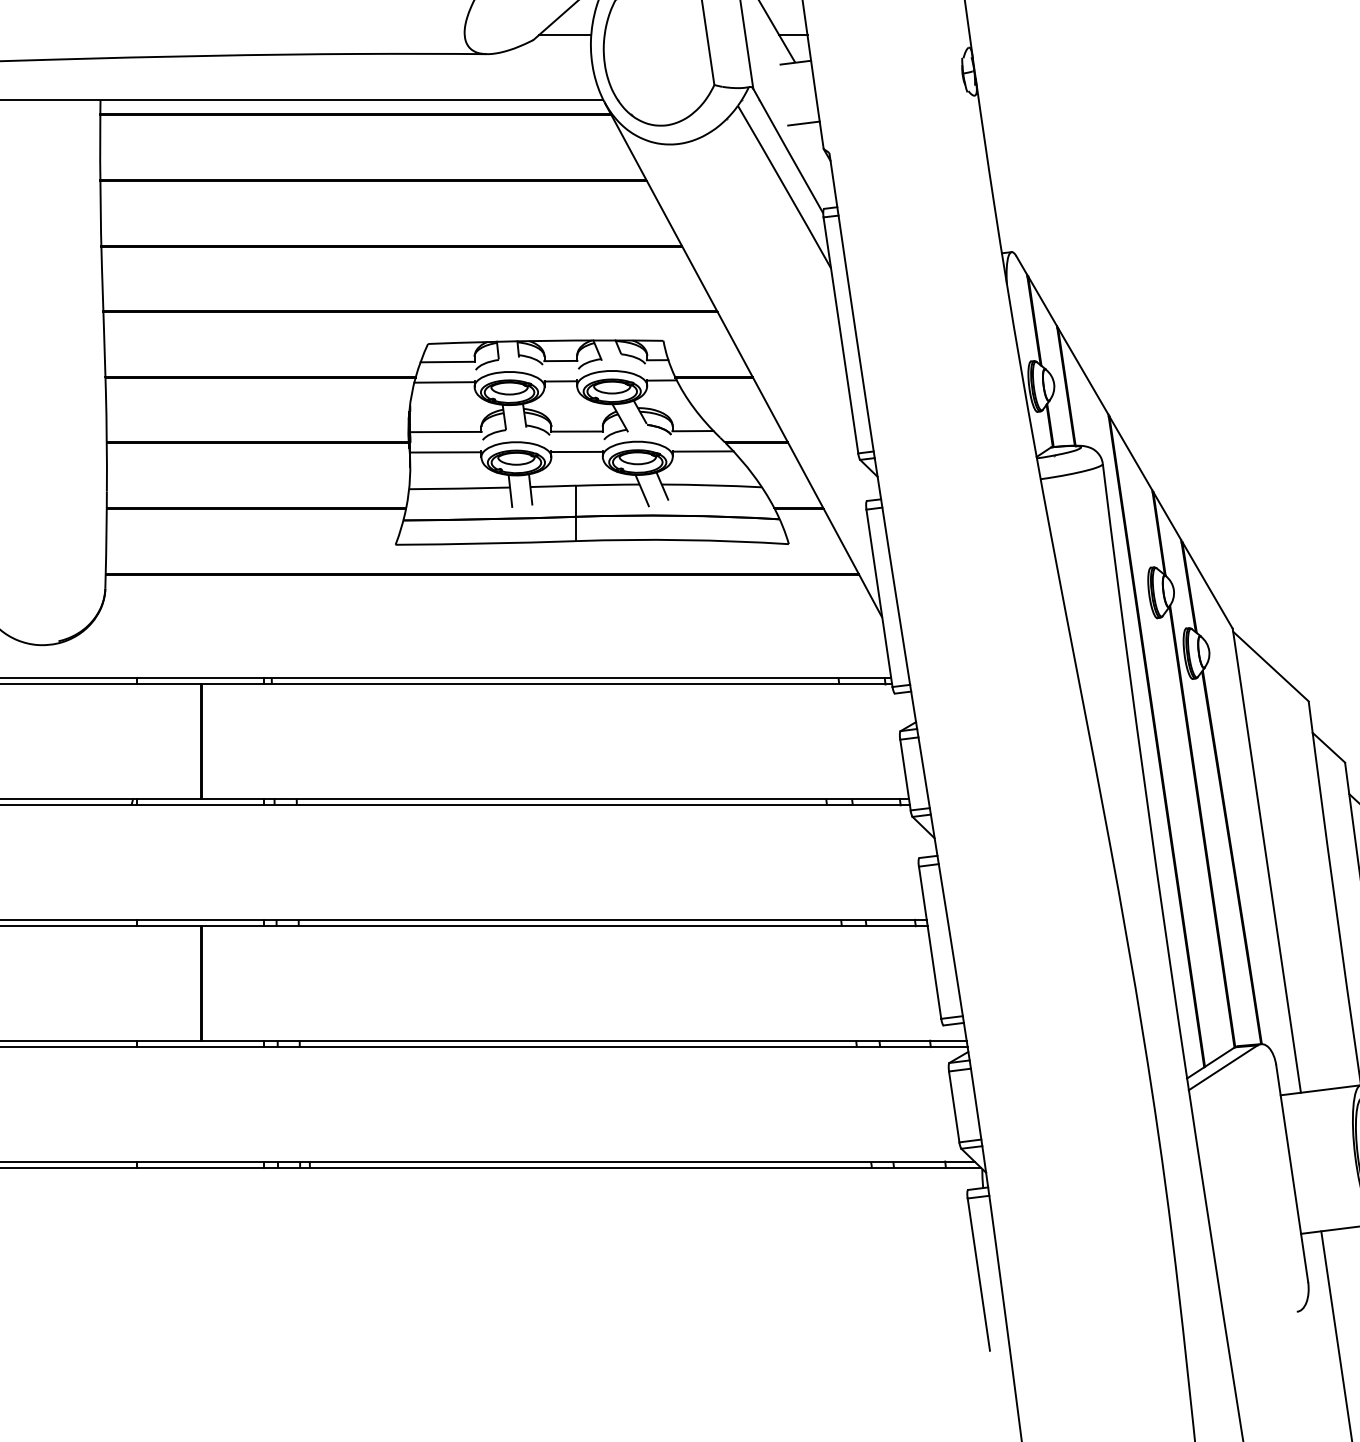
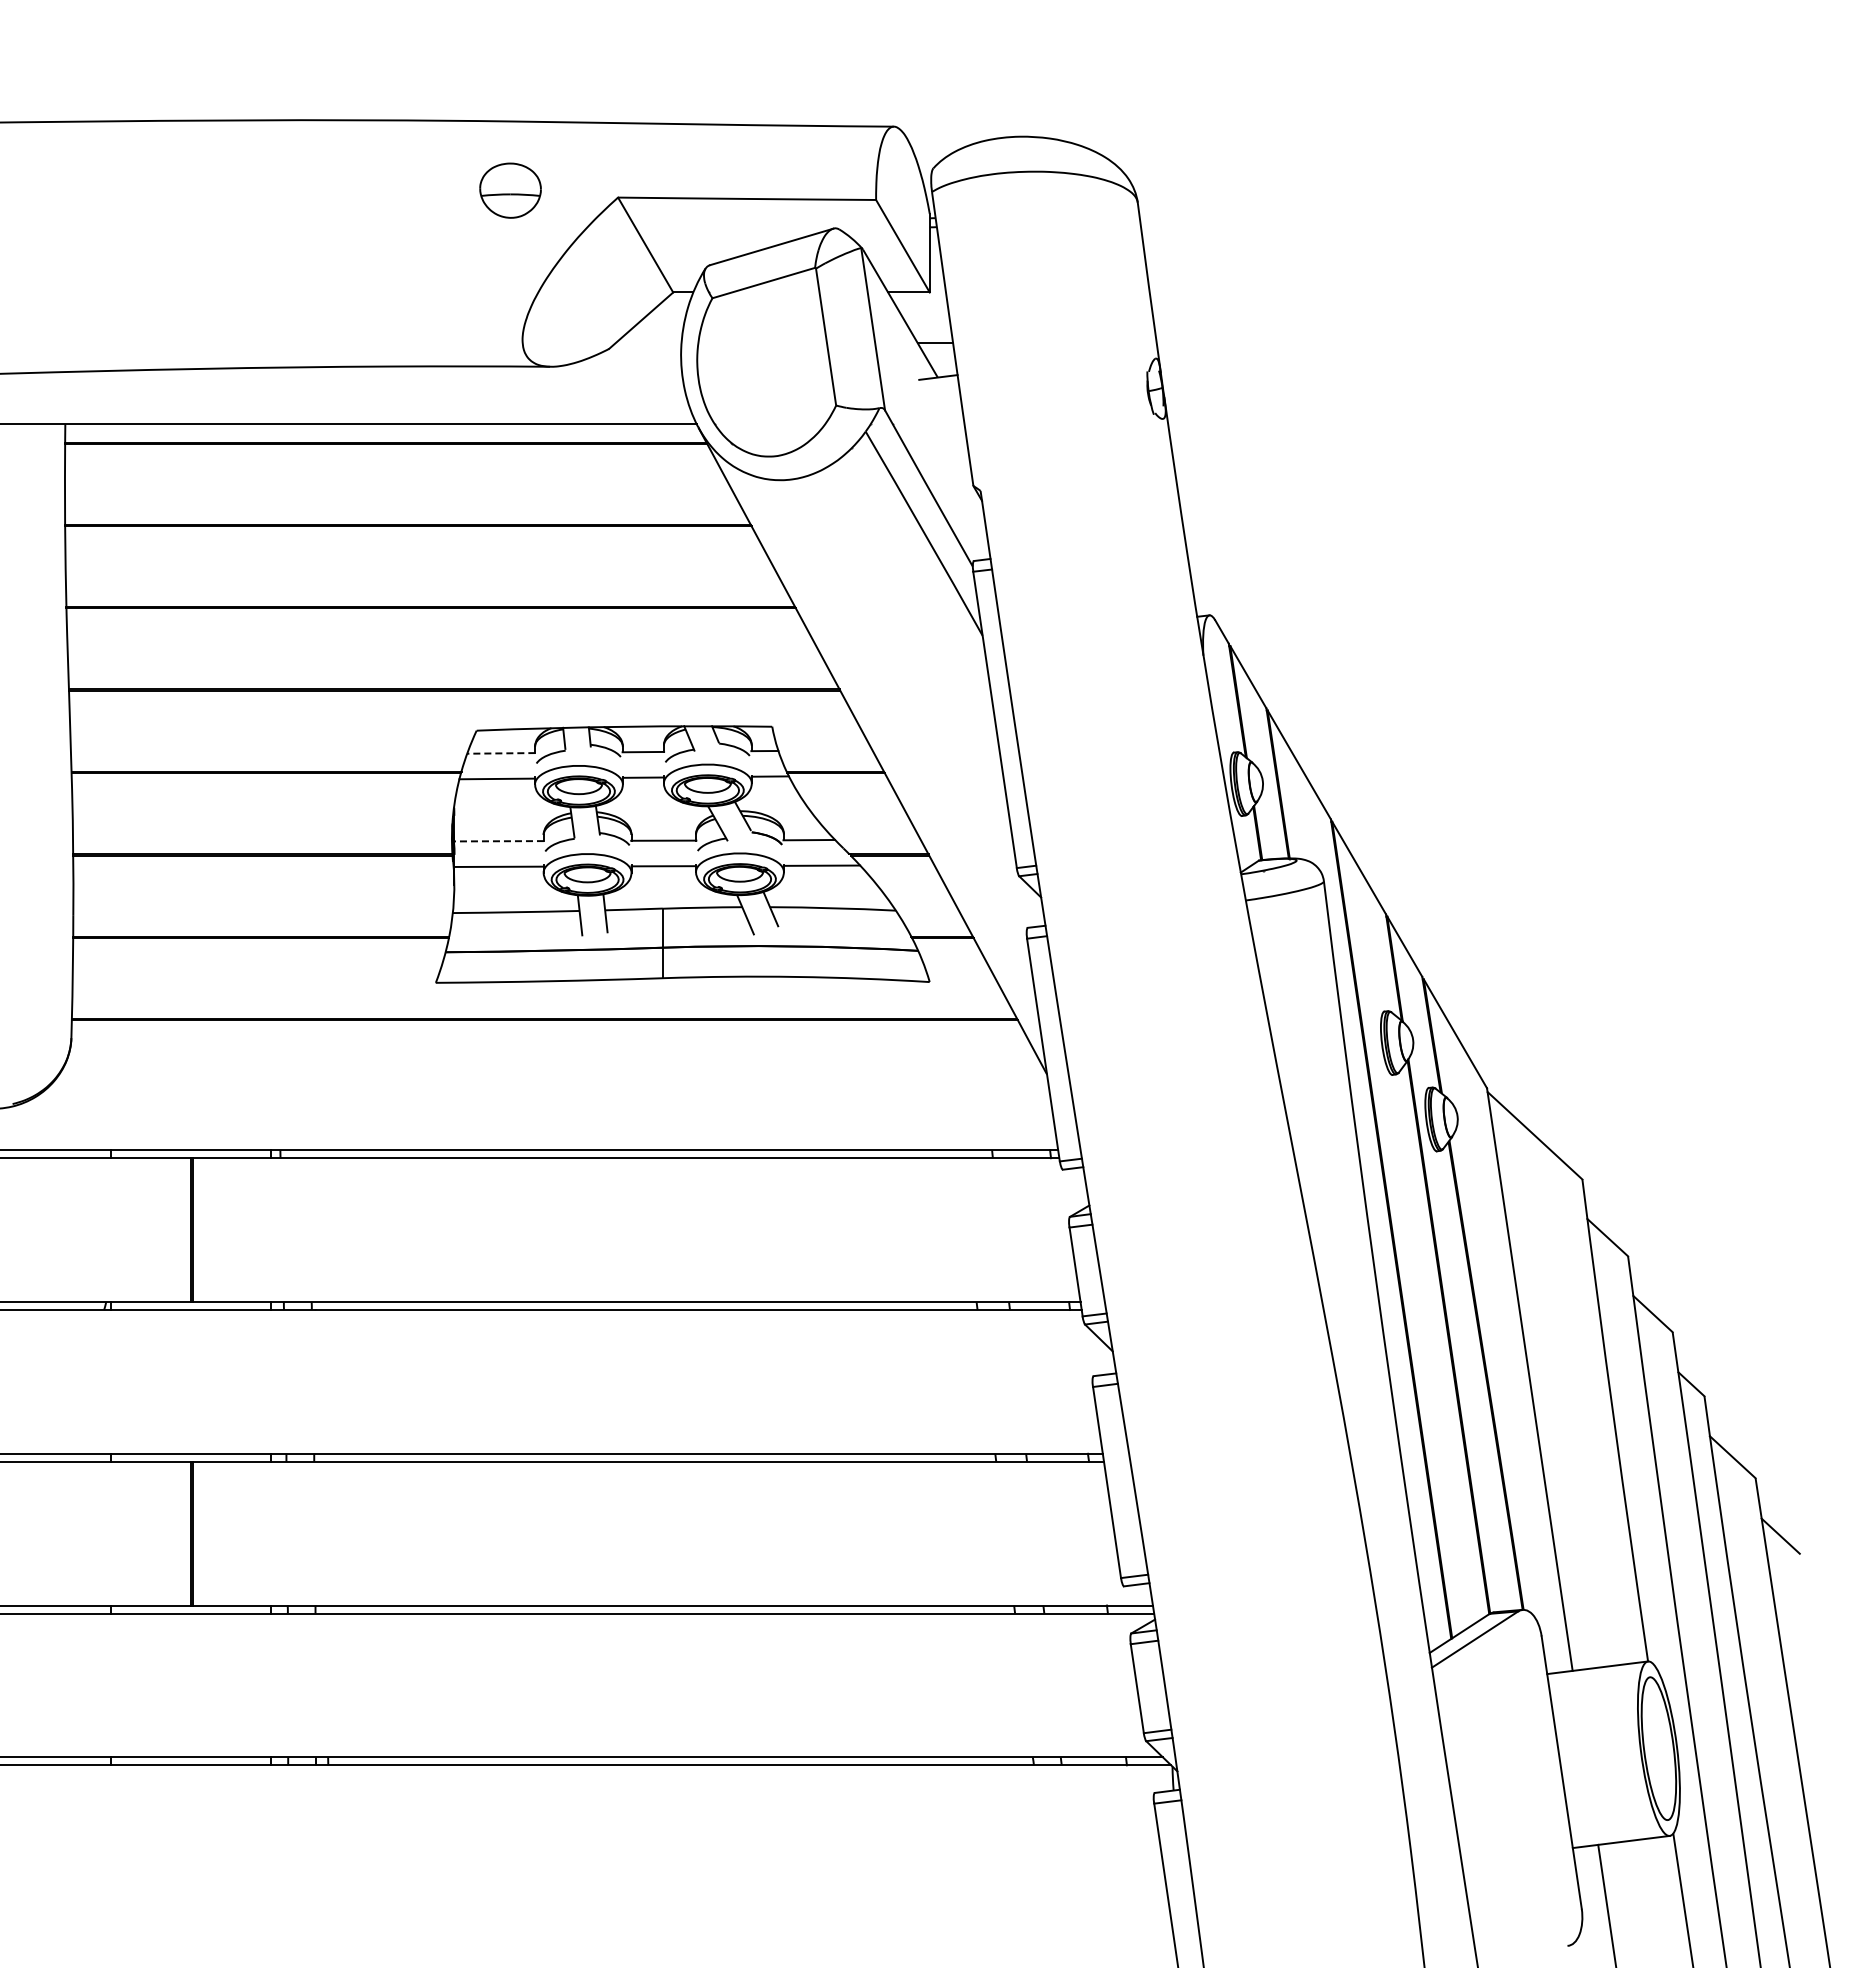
line: (564, 35) -> (648, 343), removed
line: (803, 123) -> (948, 453), removed
line: (447, 362) -> (500, 753), solid -> dashed
line: (446, 432) -> (499, 841), solid -> dashed

